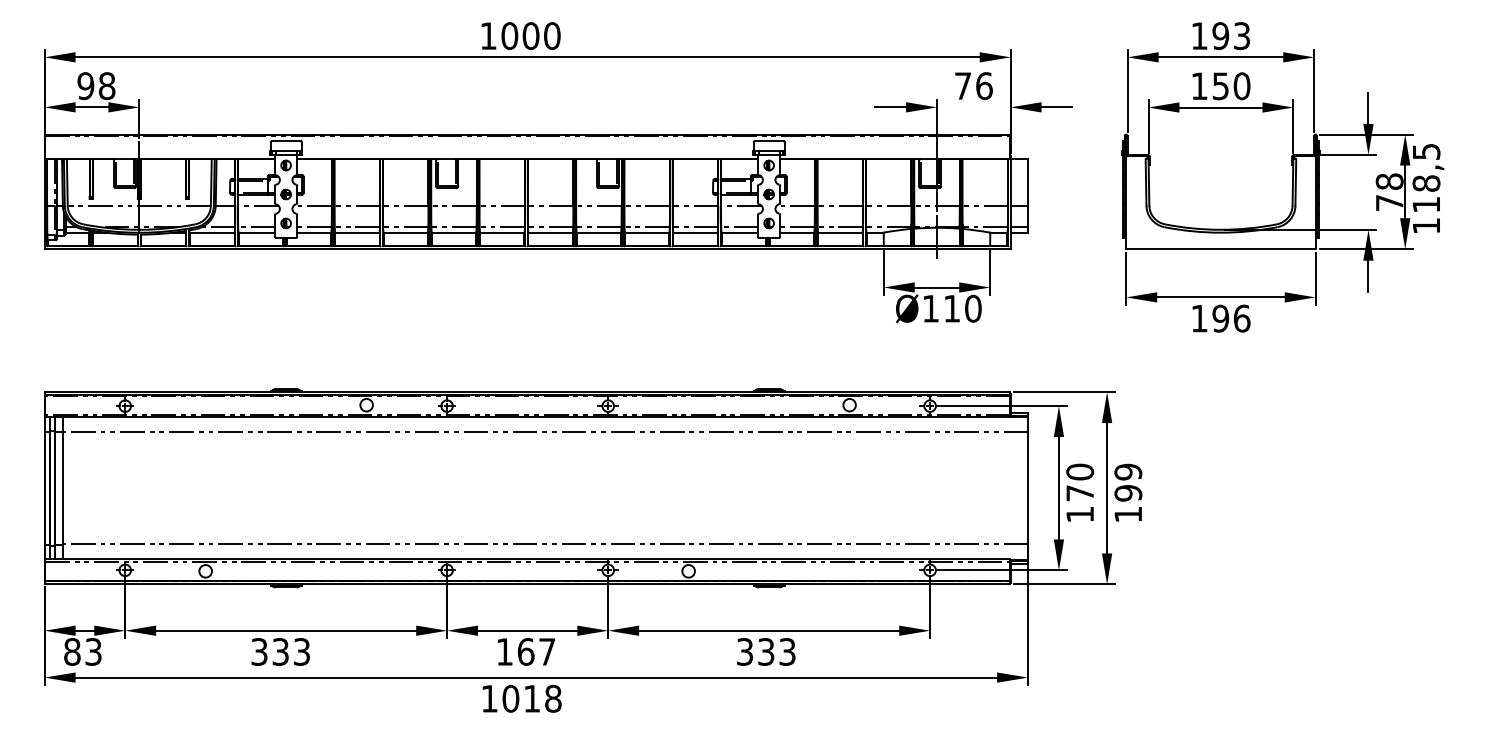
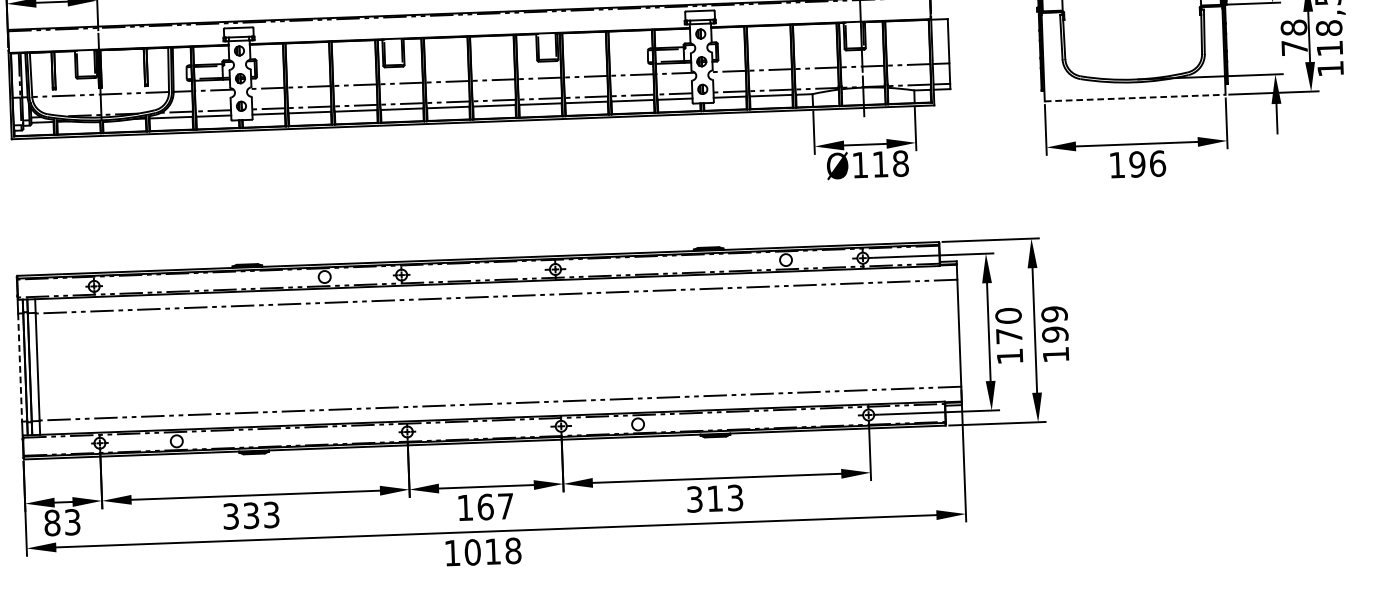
line: (1220, 249) -> (1134, 98), solid -> dashed
text: (973, 308) -> (900, 163), Ø110 -> Ø118
line: (44, 488) -> (19, 367), solid -> dashed
text: (766, 651) -> (715, 498), 333 -> 313

